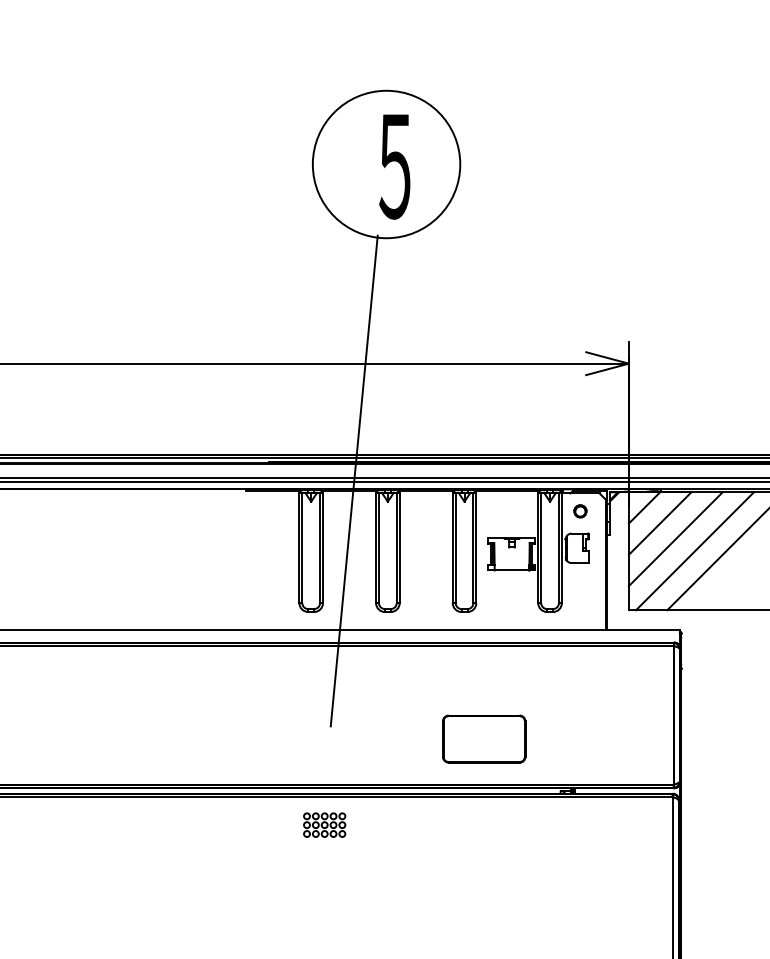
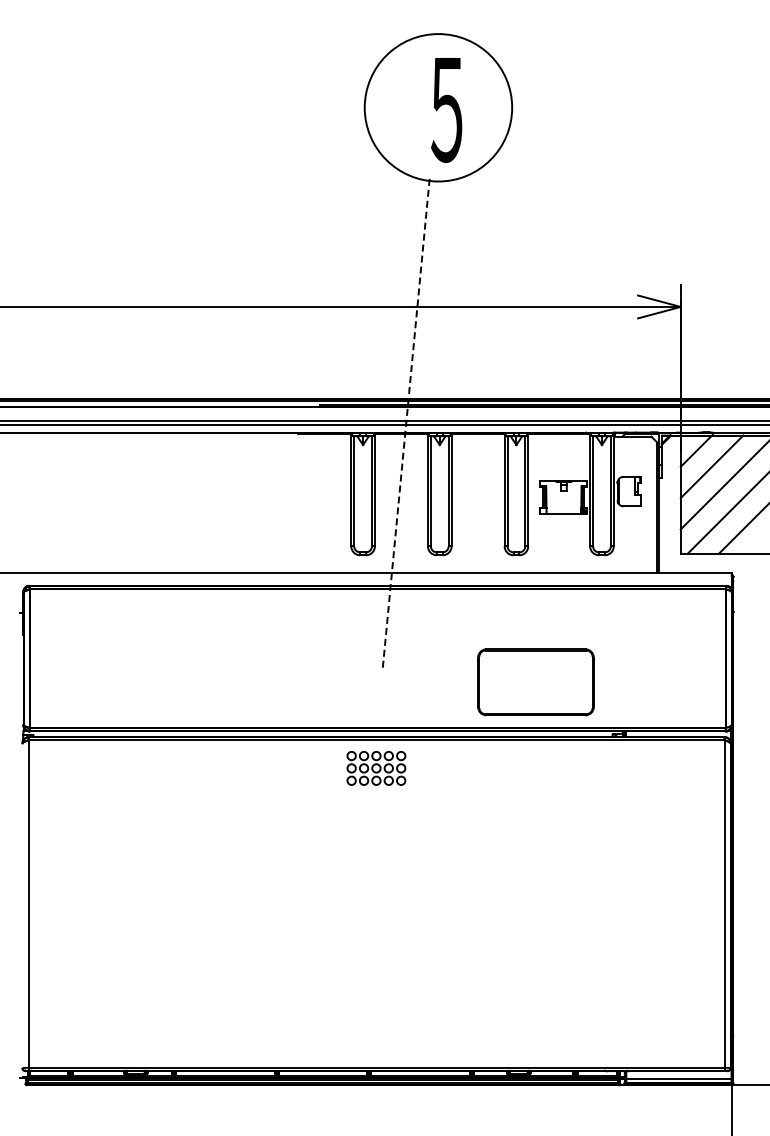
line: (354, 481) -> (406, 424), solid -> dashed
circle: (580, 511) -> (632, 454), removed
part: (484, 739) -> (536, 682), size x1.4
part: (324, 825) -> (376, 768), size x1.4

